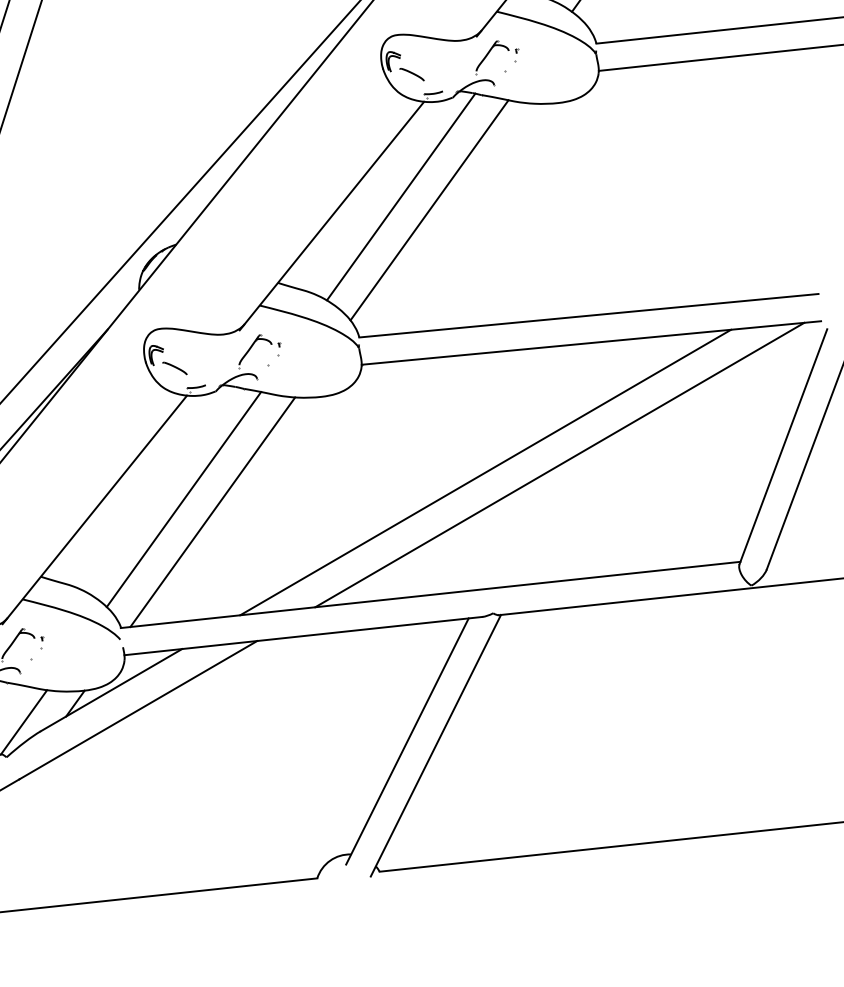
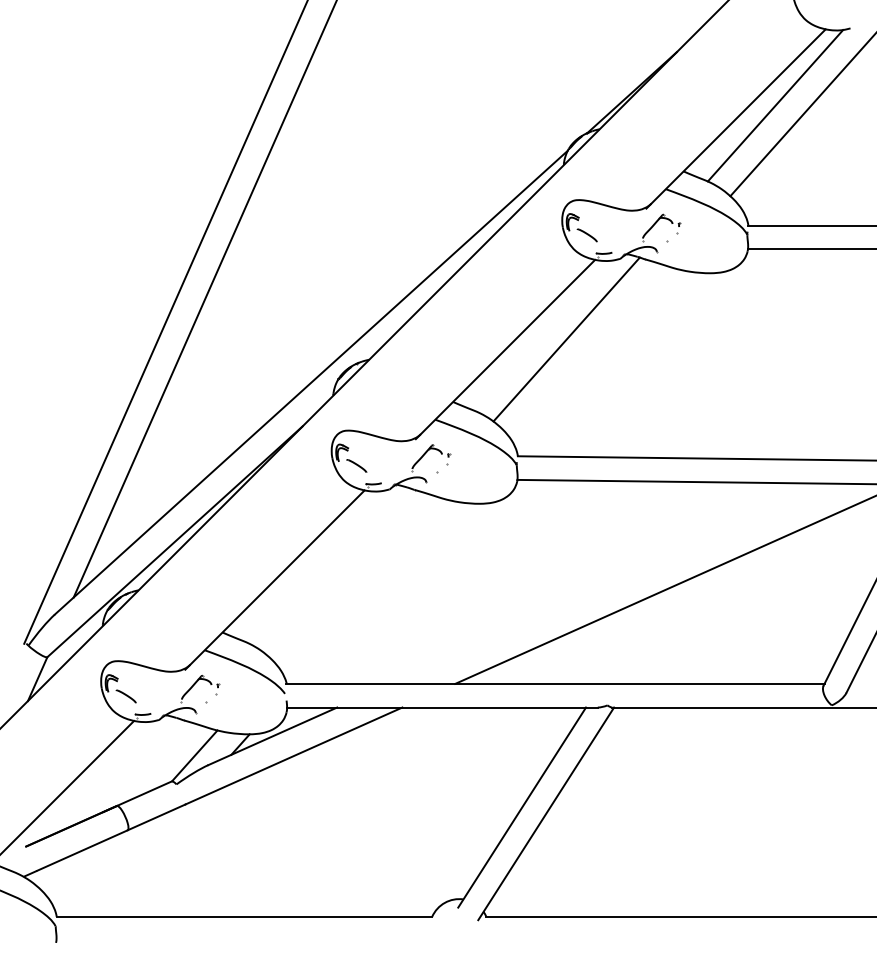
line: (429, 210) -> (589, 353), removed
line: (485, 472) -> (613, 583), removed
line: (184, 499) -> (352, 579), removed
line: (212, 511) -> (375, 592), removed

